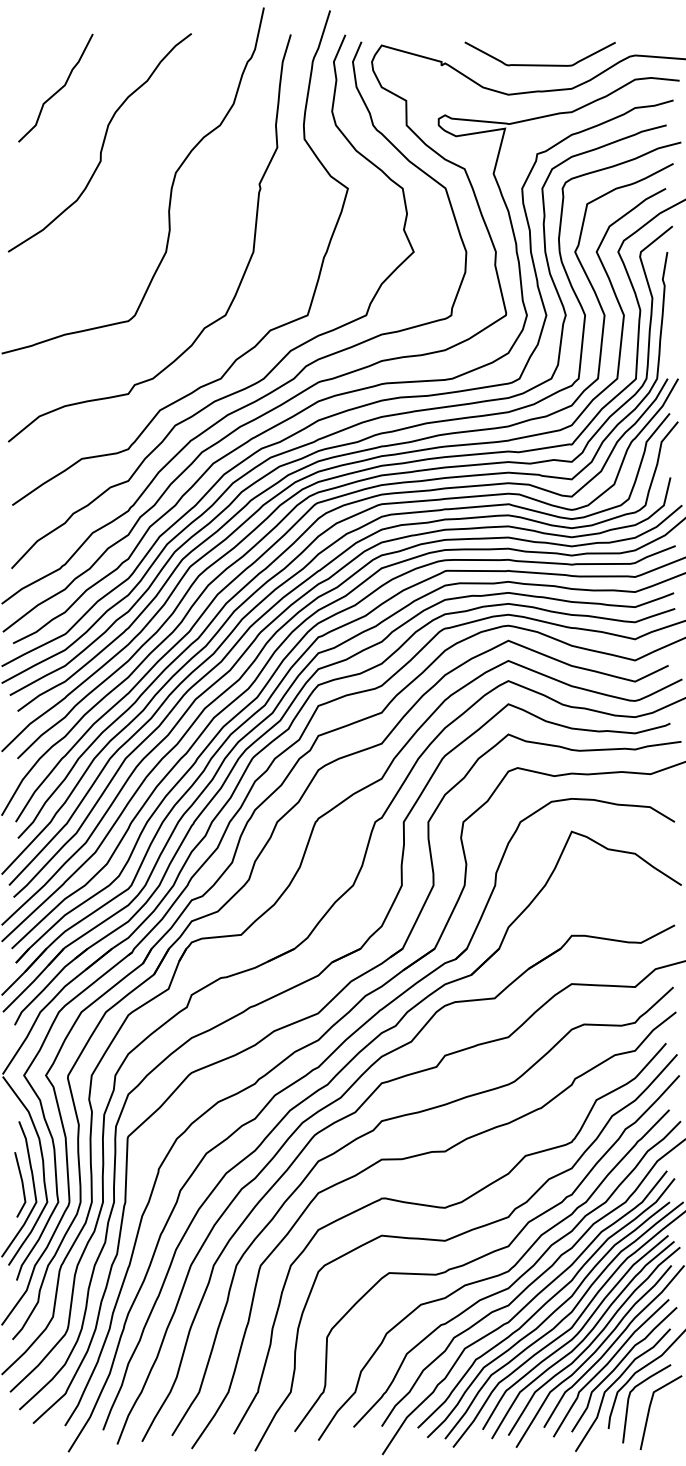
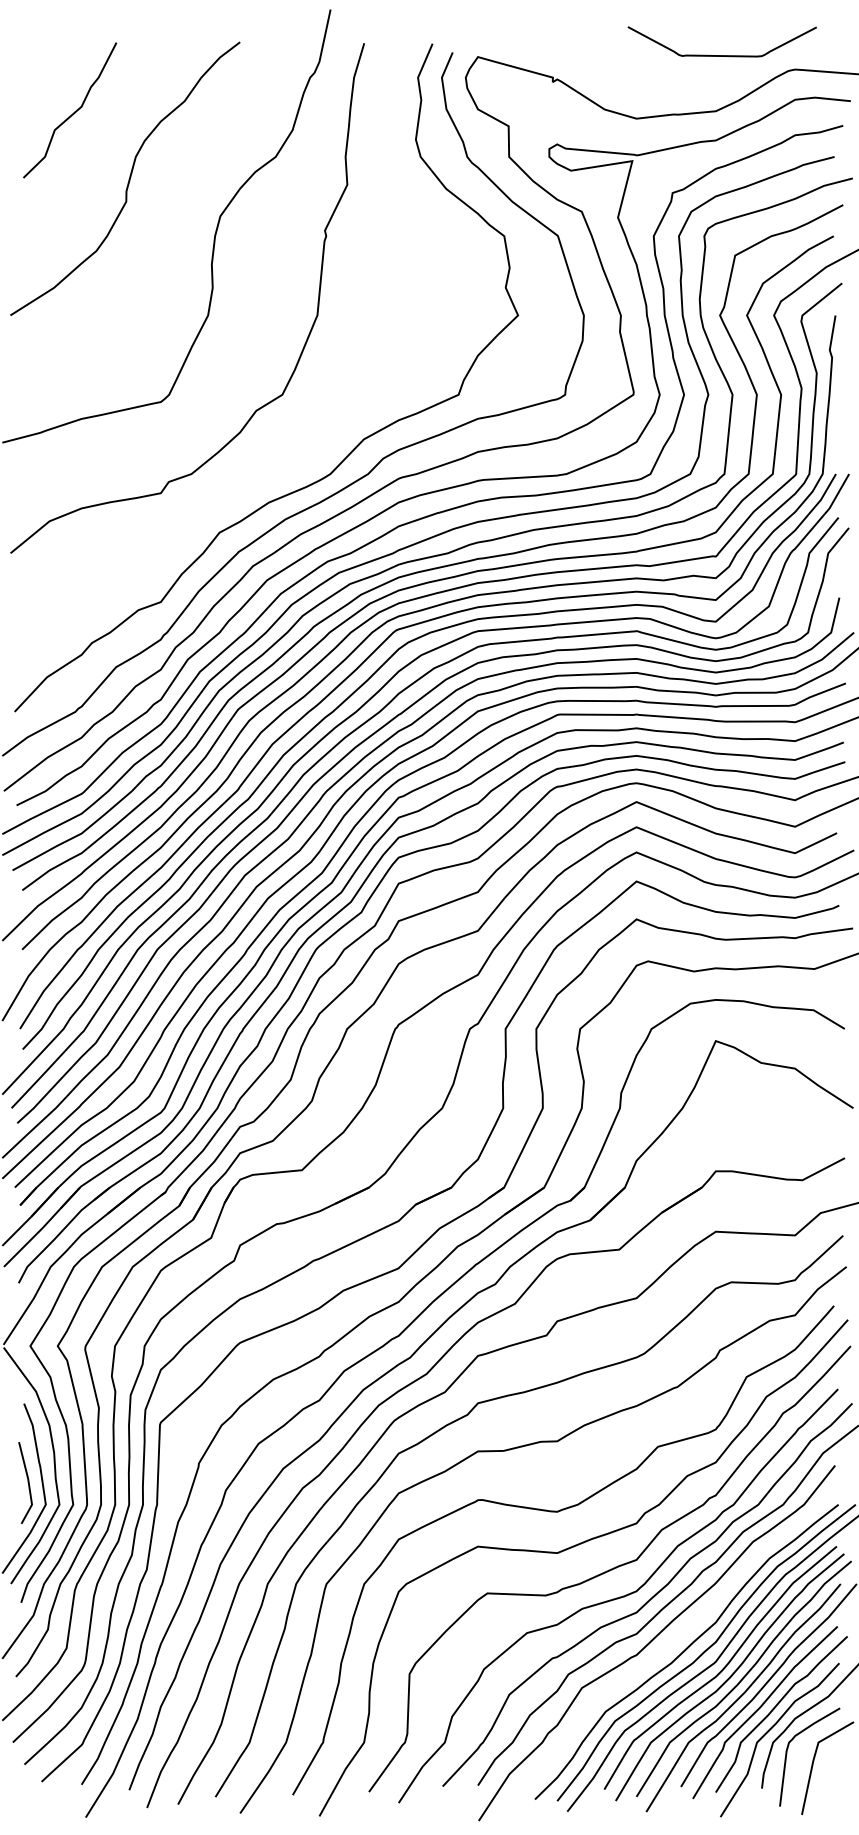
curve: (539, 65) -> (721, 55), moved
curve: (261, 338) -> (327, 423), removed
curve: (545, 1302) -> (683, 1630), removed

